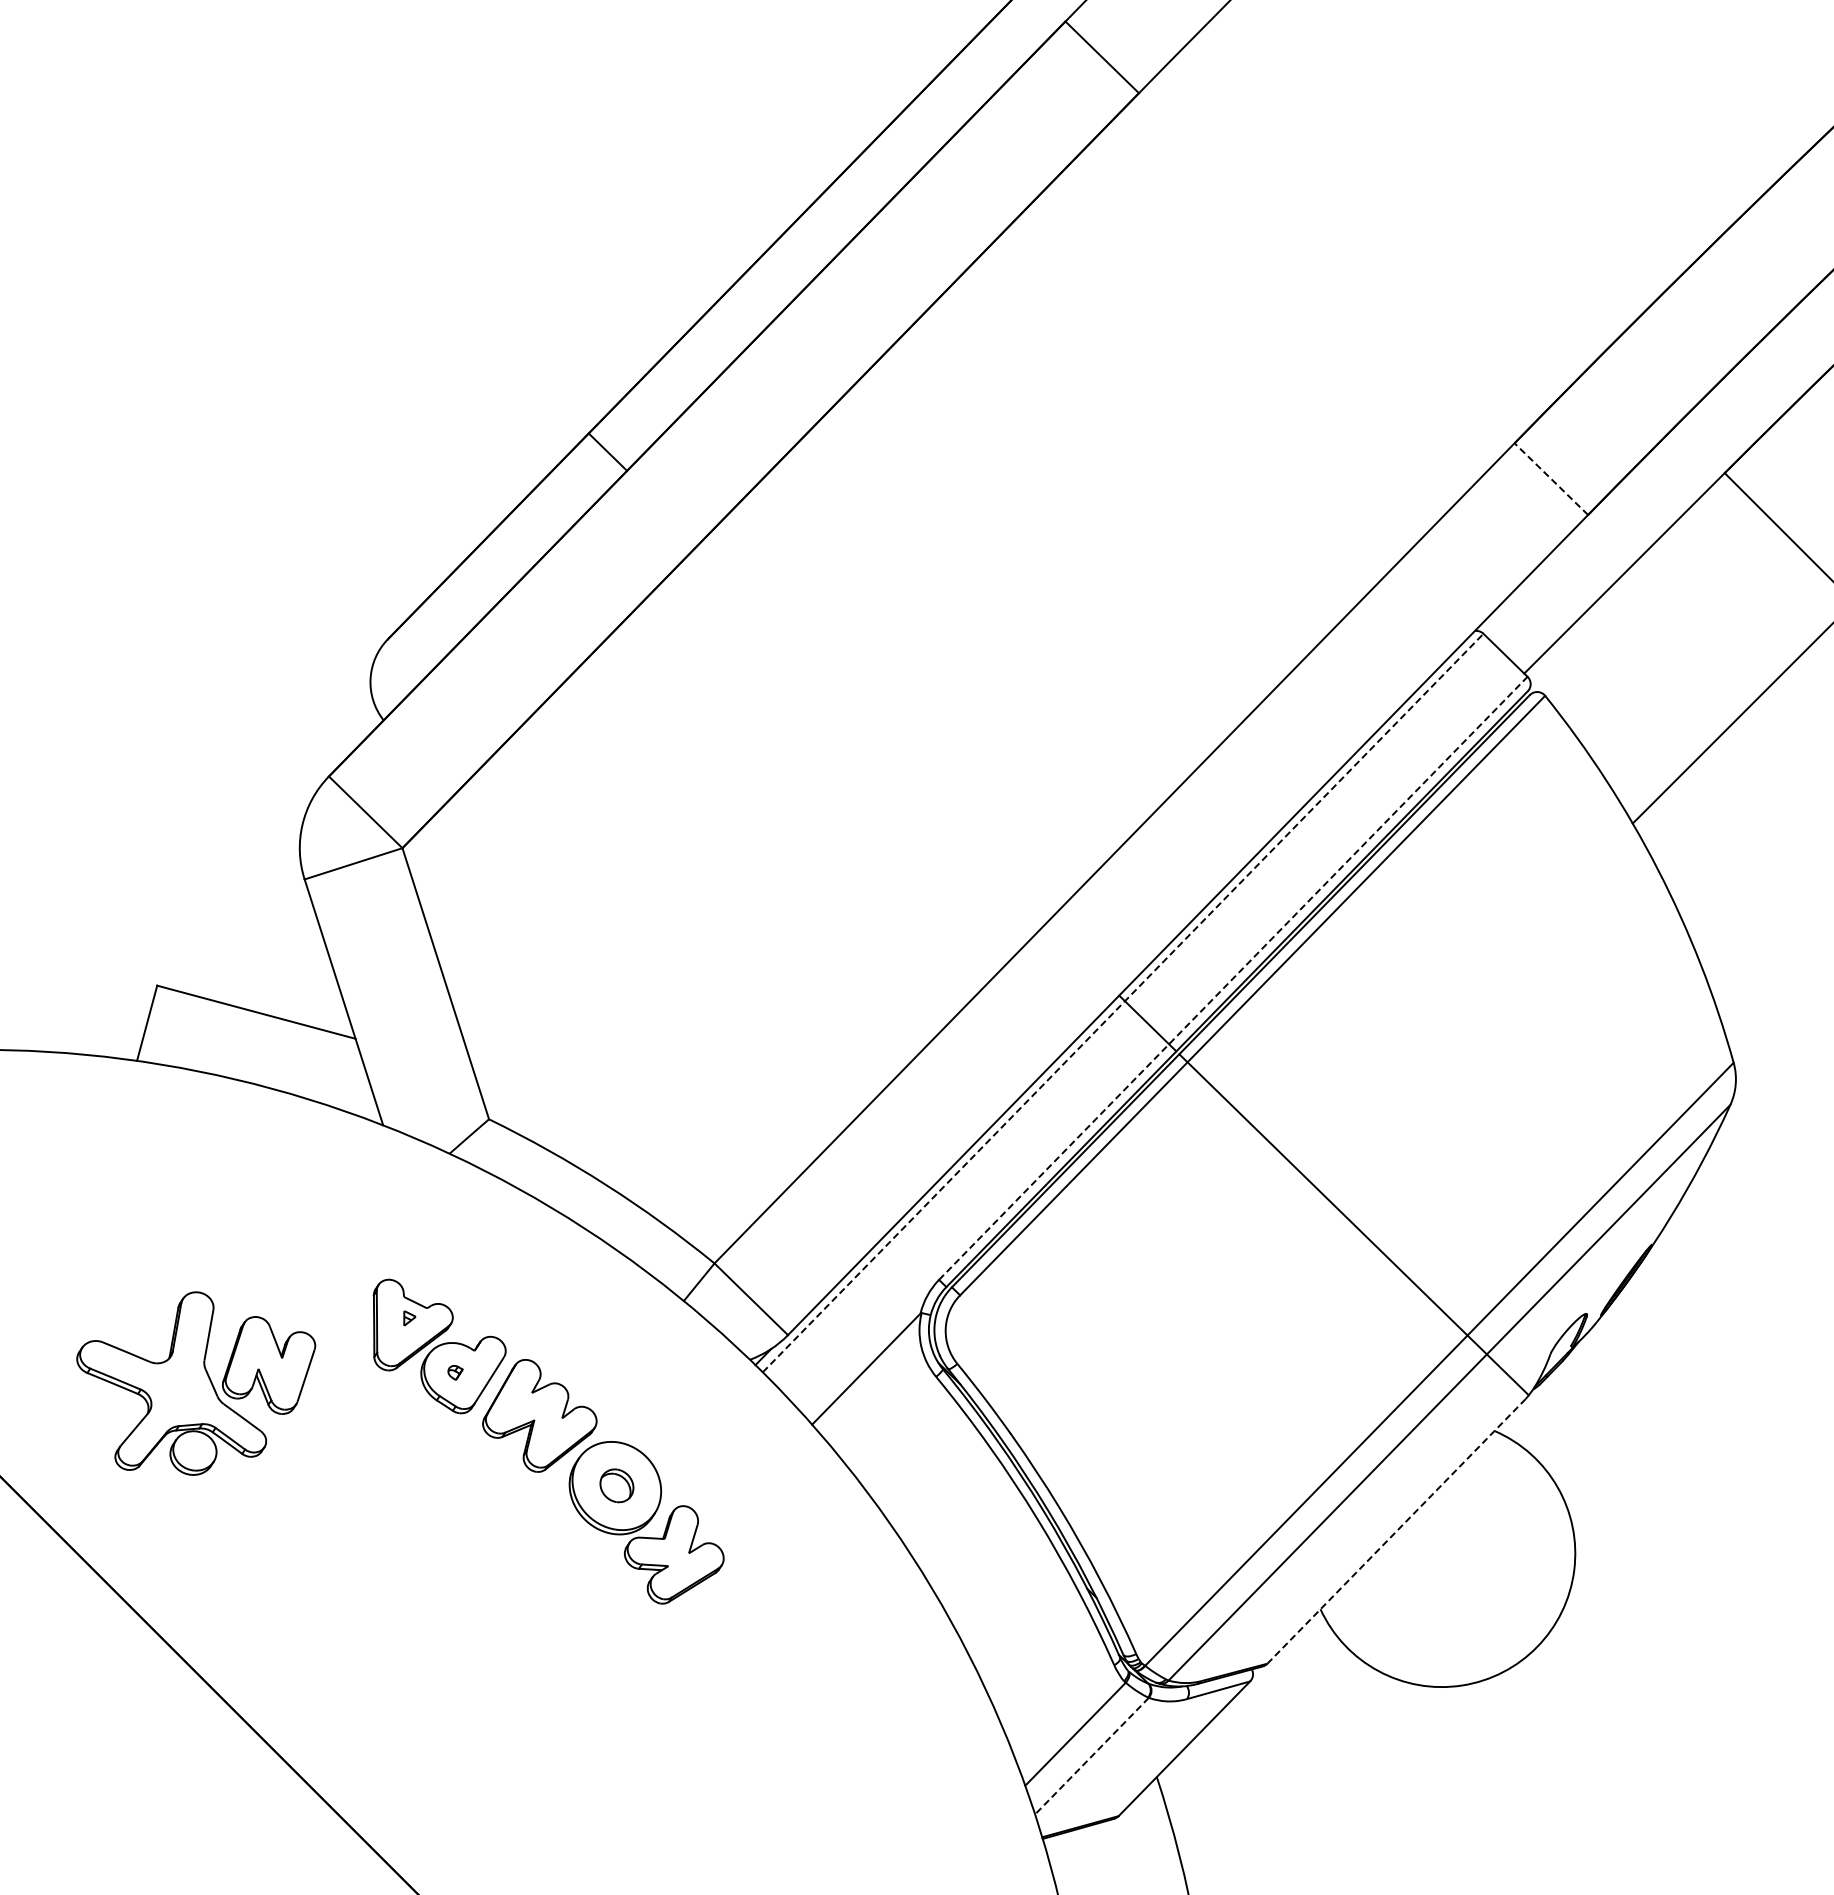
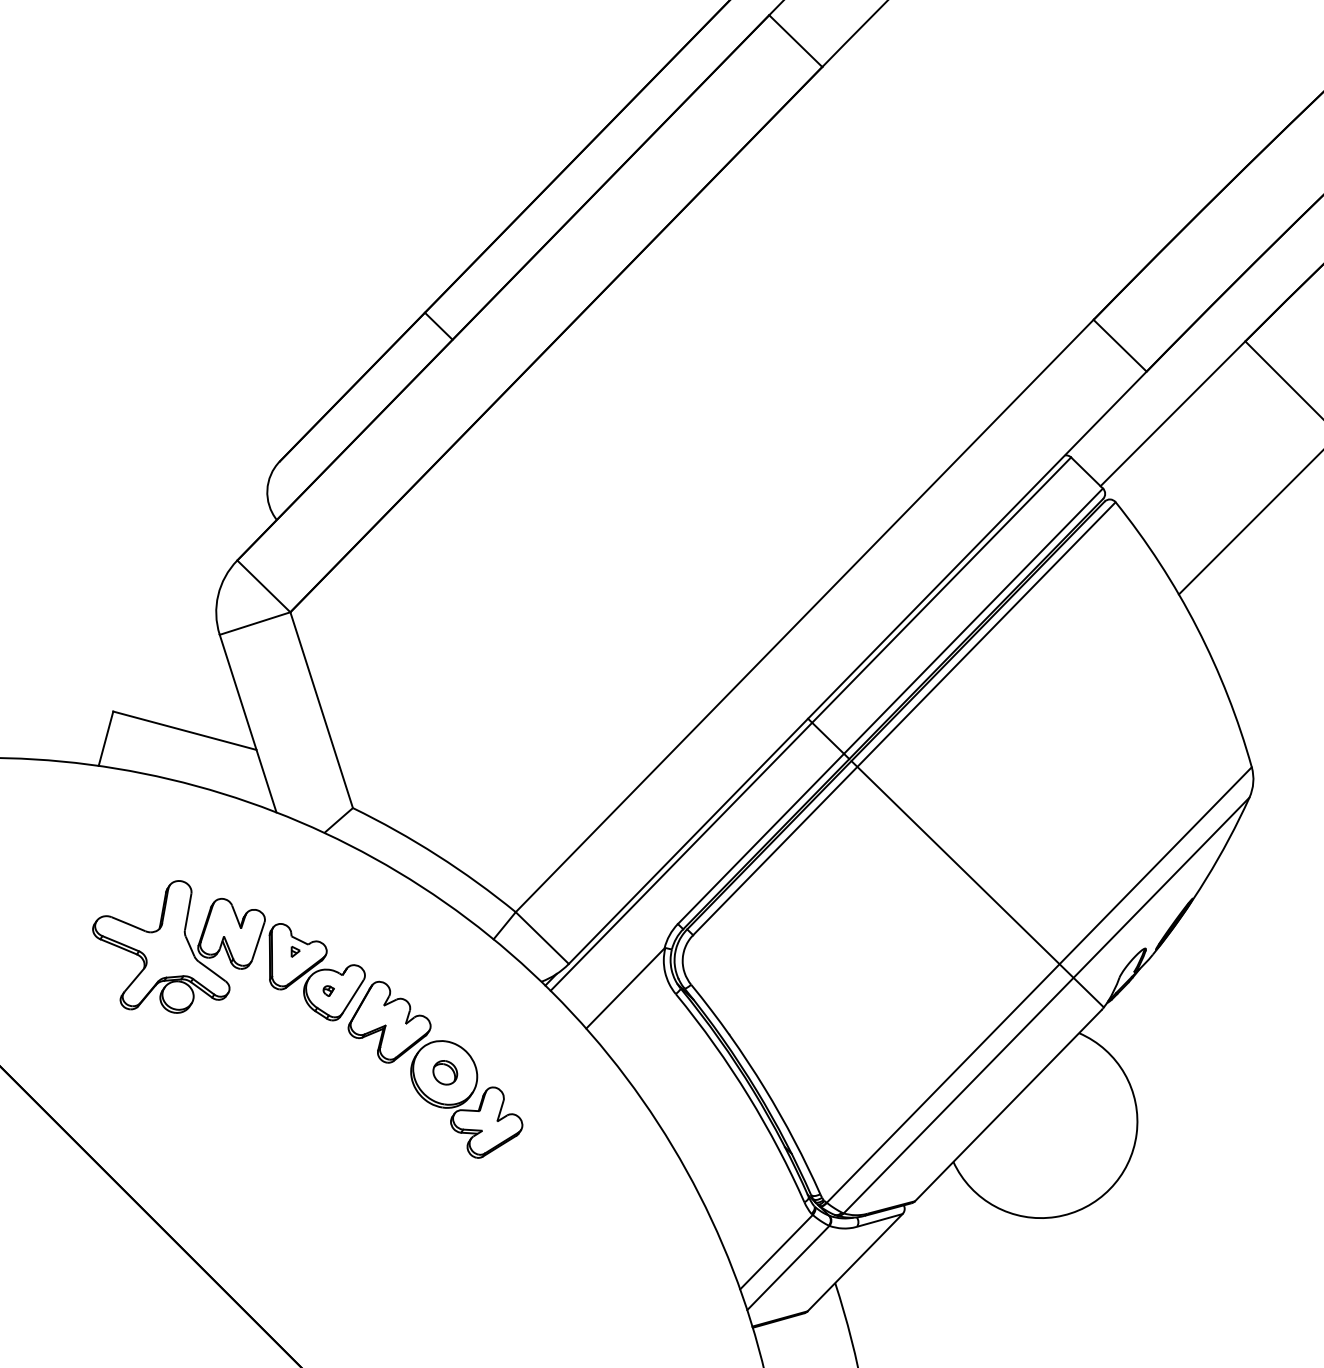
line: (1550, 478) -> (1119, 345), dashed -> solid
line: (1233, 978) -> (890, 706), dashed -> solid
line: (1123, 1003) -> (811, 724), dashed -> solid
part: (196, 1383) -> (179, 946), moved
line: (1396, 1531) -> (1008, 1105), dashed -> solid
line: (1091, 1756) -> (788, 1268), dashed -> solid

